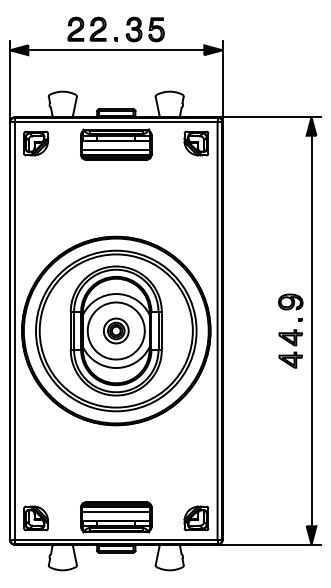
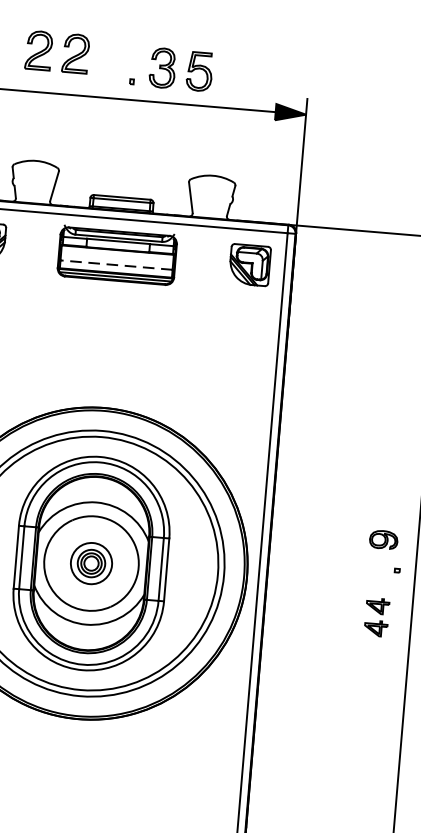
part: (86, 28) -> (56, 50), moved
line: (116, 150) -> (116, 265), solid -> dashed
part: (290, 301) -> (383, 538), size x0.7
part: (290, 348) -> (376, 616), size x0.6

